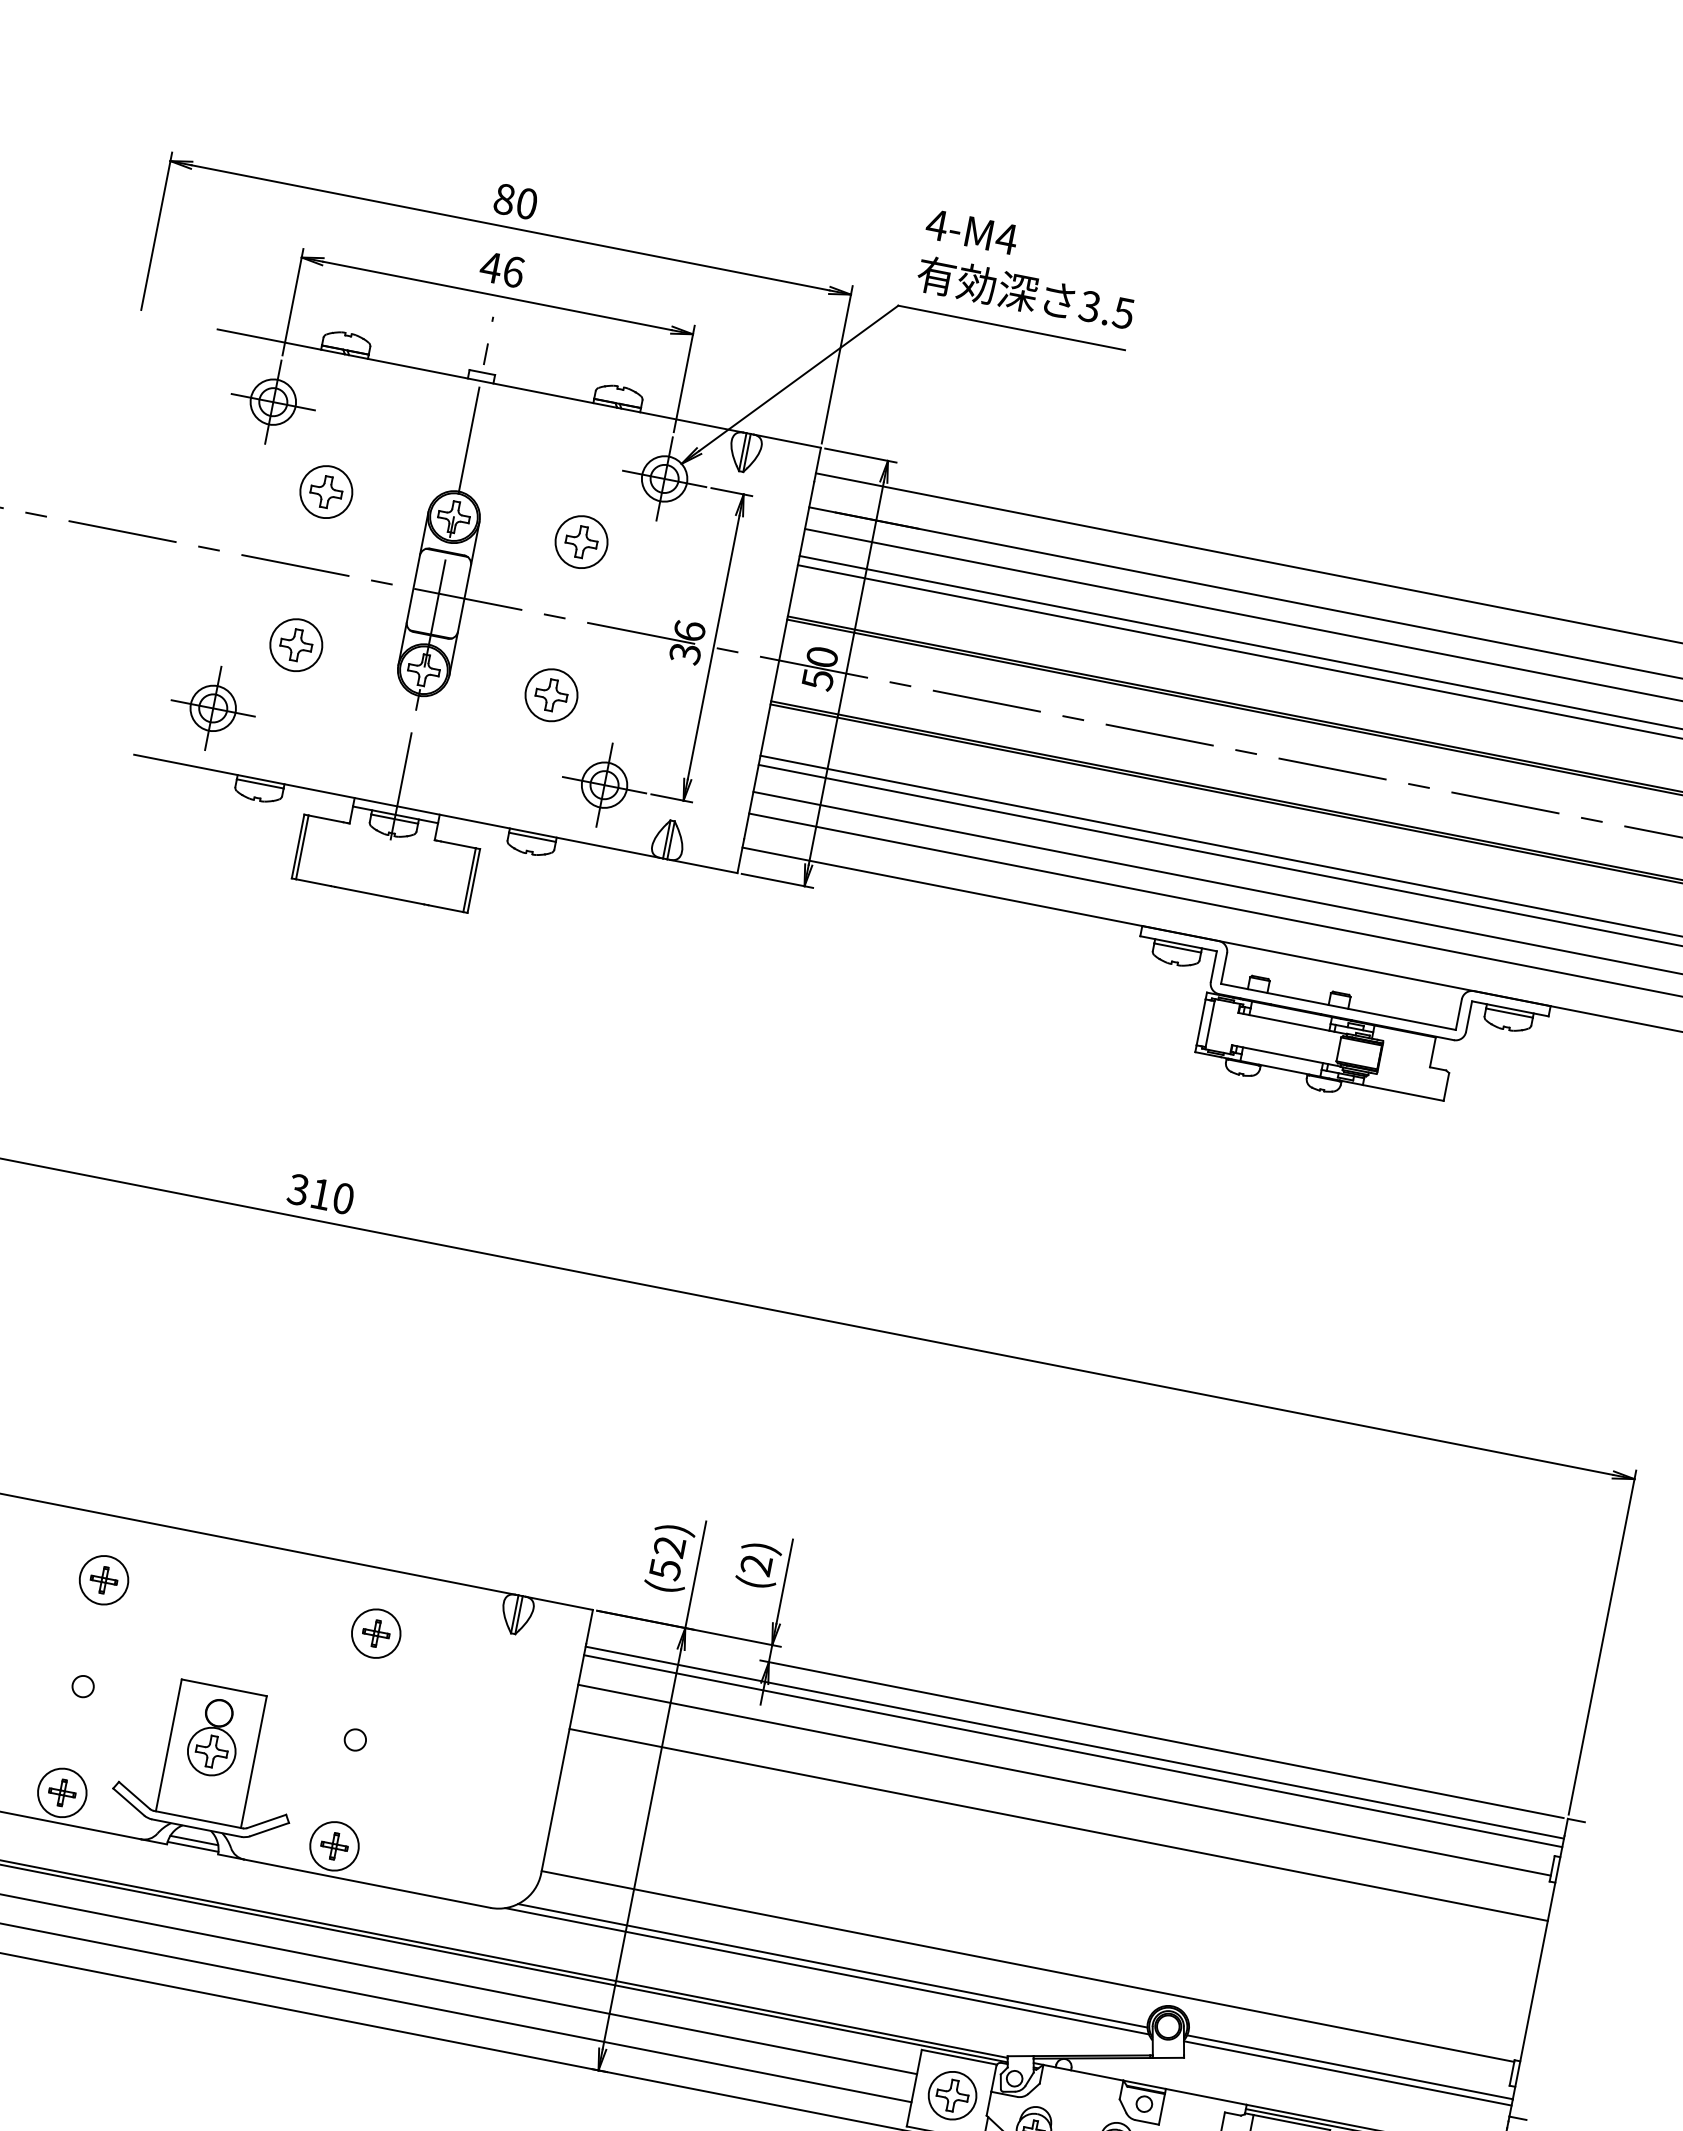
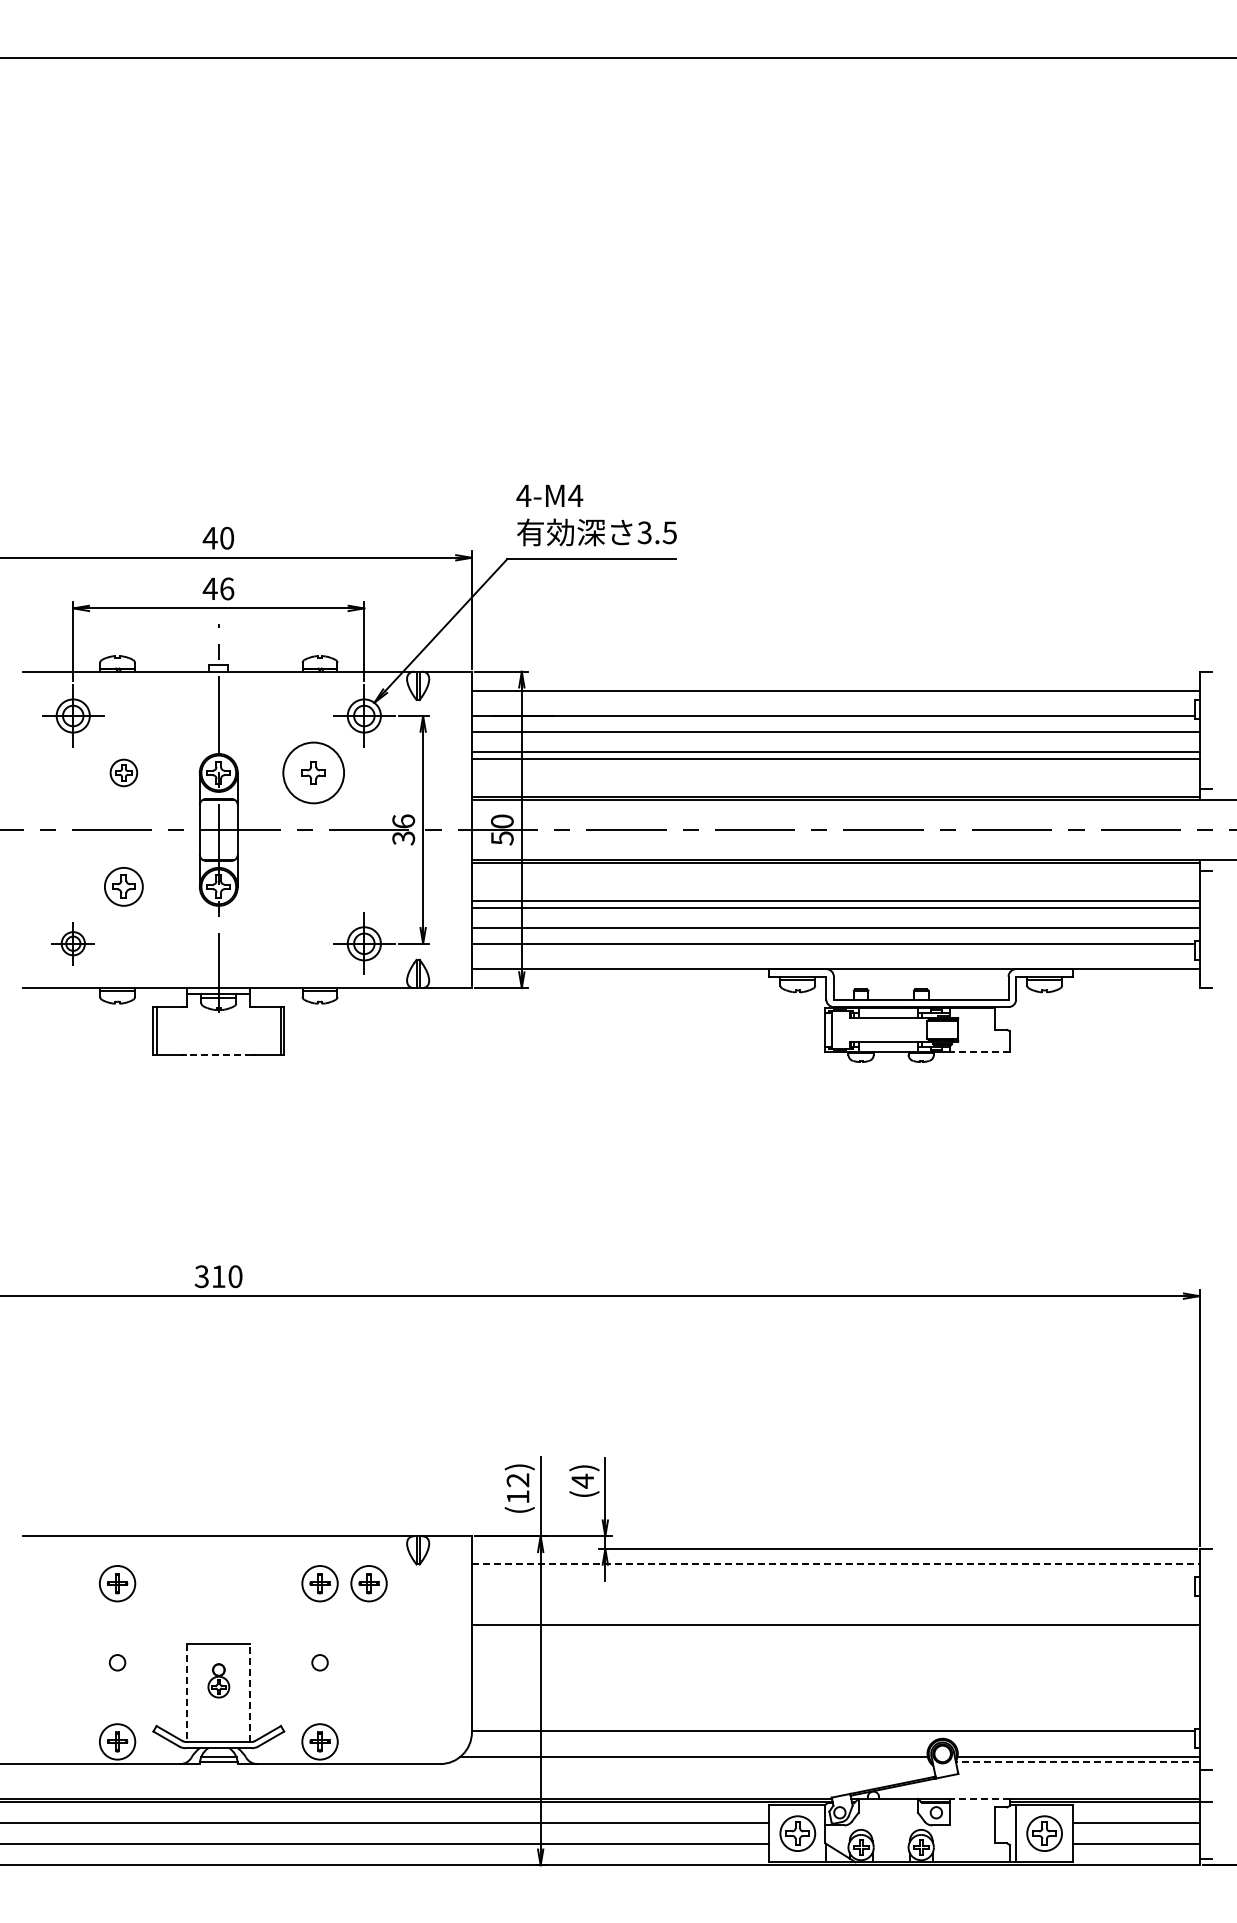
text: (503, 198) -> (209, 537), 80 -> 40
part: (325, 491) -> (123, 772), size x0.7
circle: (581, 541) -> (313, 772), size x1.6
part: (551, 694) -> (313, 886), removed
part: (213, 708) -> (73, 943), size x0.7
line: (379, 895) -> (218, 1054), solid -> dashed
line: (1402, 1093) -> (979, 1052), solid -> dashed
text: (756, 1564) -> (582, 1480), (2) -> (4)
text: (665, 1570) -> (518, 1497), (52) -> (12)
part: (441, 1646) -> (368, 1583), added
part: (214, 1737) -> (218, 1680), size x0.6
line: (1074, 1742) -> (835, 1563), solid -> dashed
line: (169, 1746) -> (187, 1693), solid -> dashed
line: (1072, 1750) -> (835, 1569), removed
line: (254, 1761) -> (250, 1692), solid -> dashed
line: (1064, 1779) -> (833, 1591), removed
line: (827, 1971) -> (690, 1762), removed
line: (1347, 2073) -> (1077, 1762), solid -> dashed
line: (1206, 2096) -> (979, 1798), solid -> dashed

